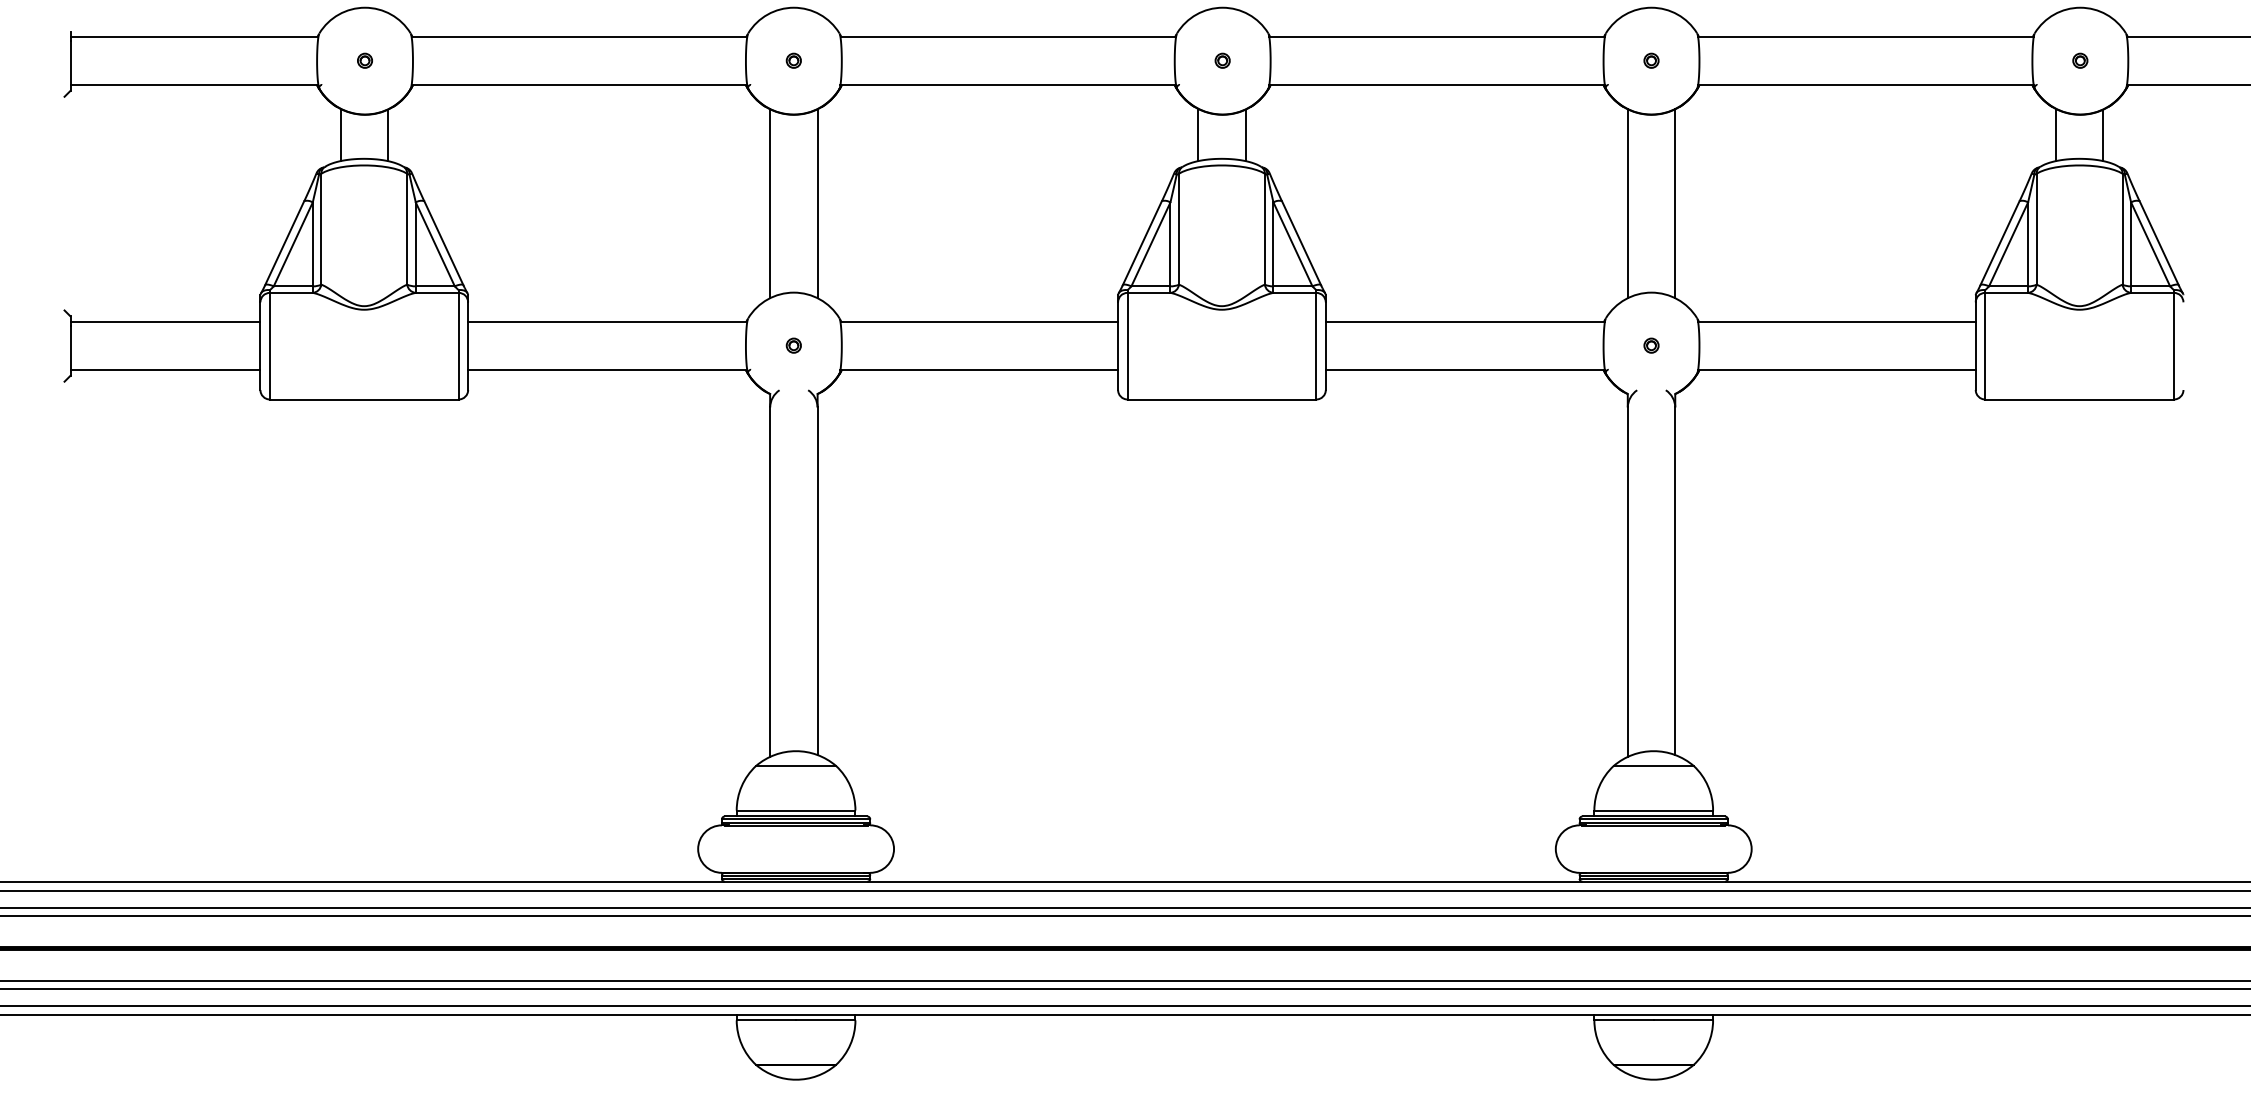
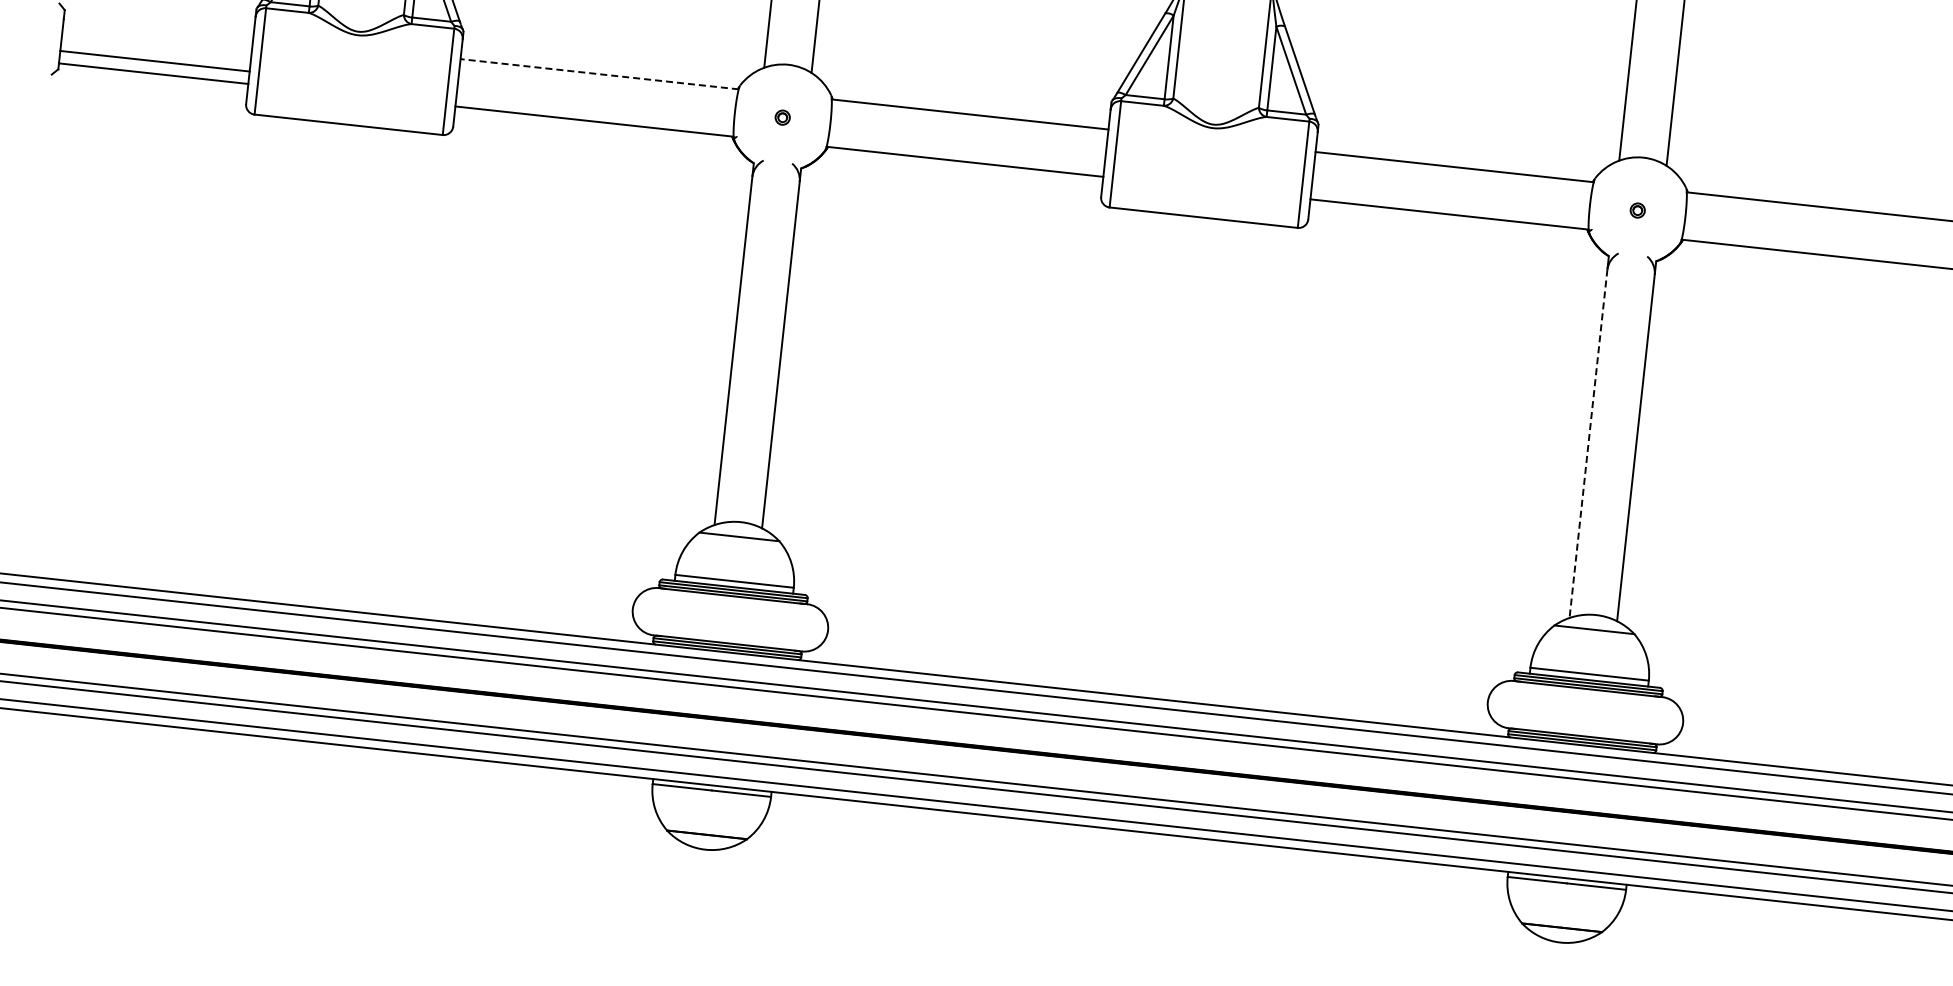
line: (165, 322) -> (155, 61), moved
line: (607, 322) -> (599, 74), solid -> dashed
line: (1627, 582) -> (1588, 444), solid -> dashed

